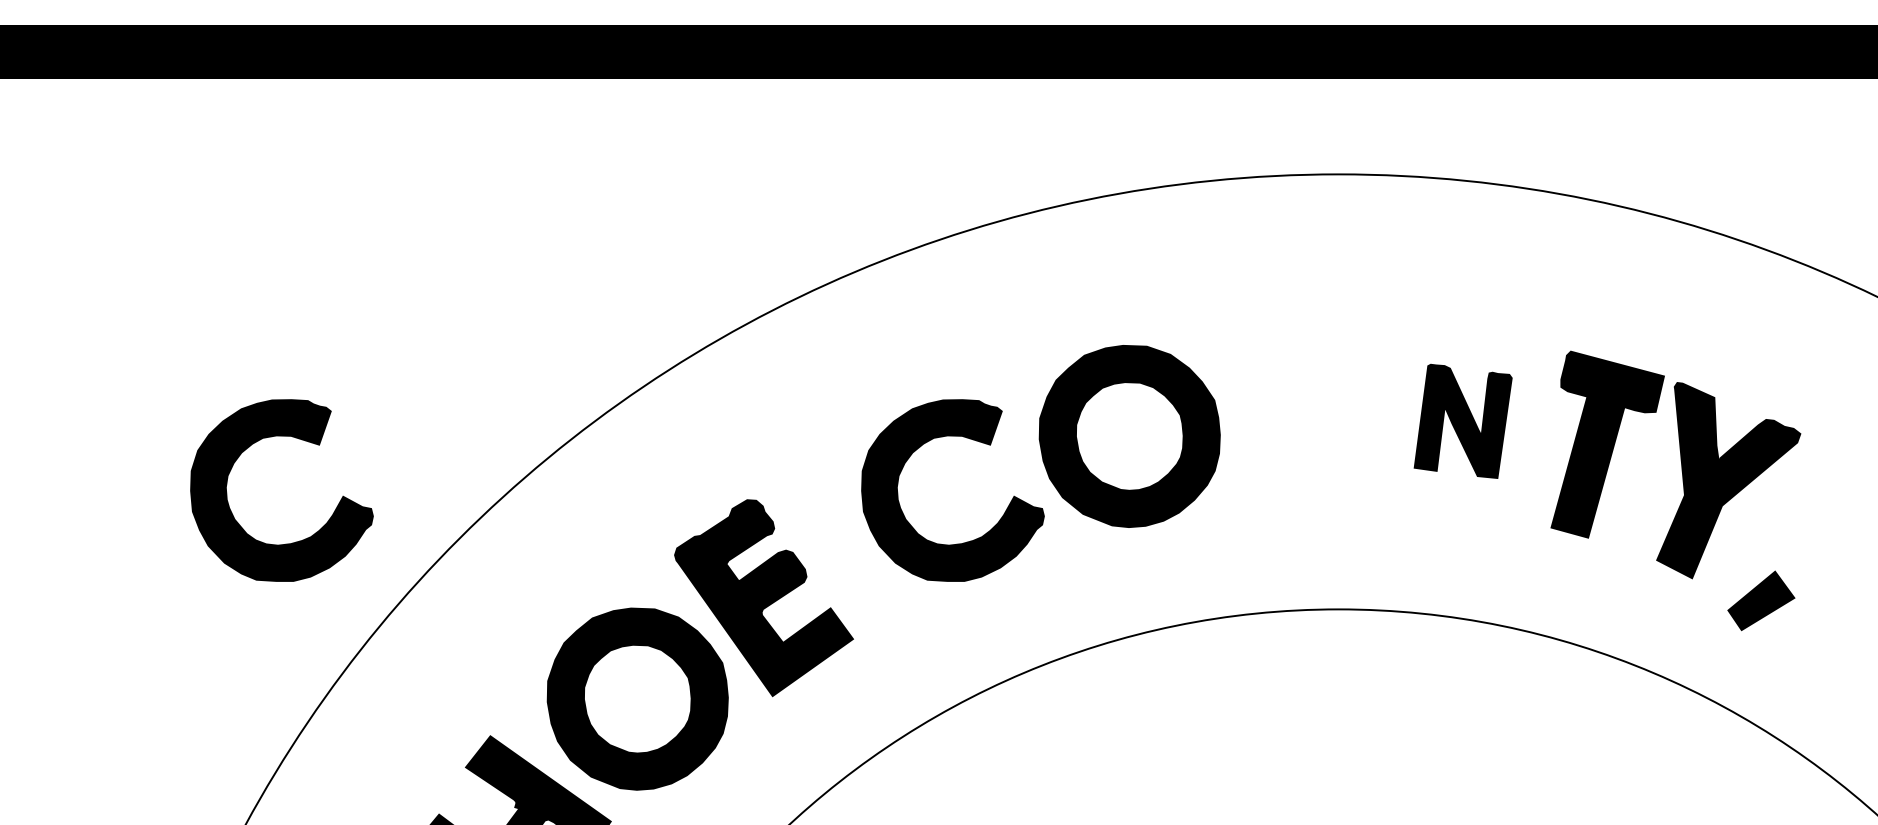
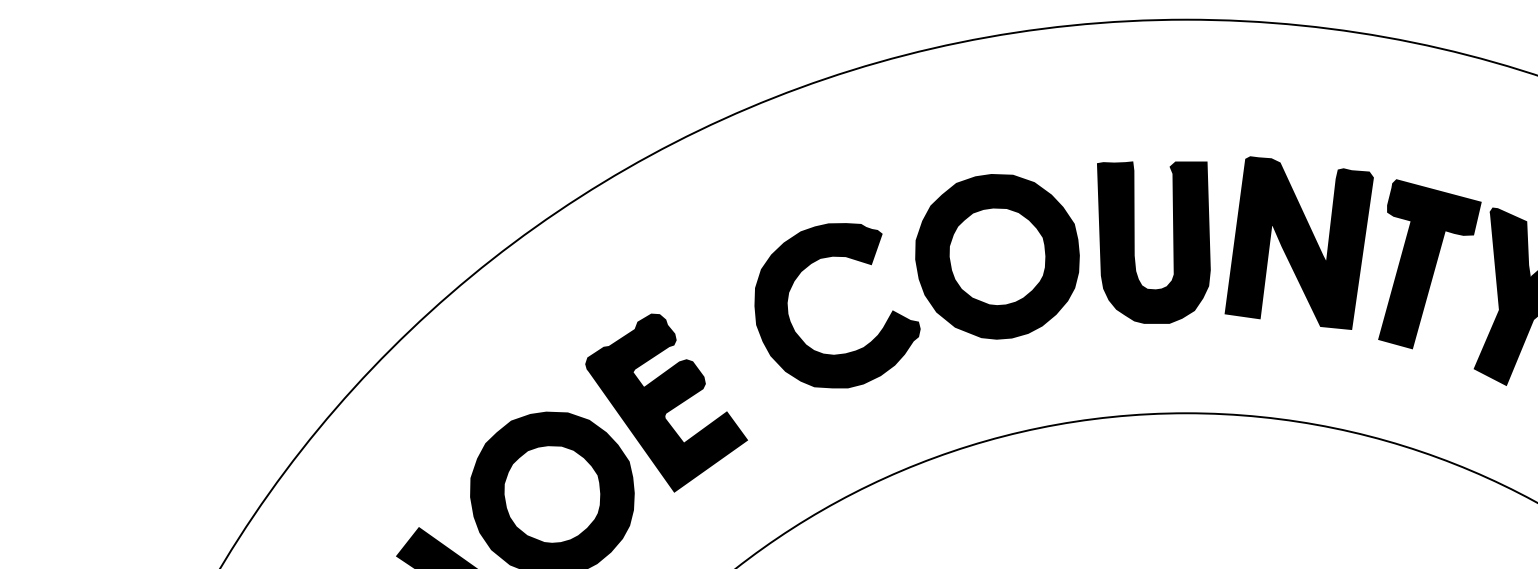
part: (1281, 420) -> (1134, 242), added
part: (1462, 421) -> (1298, 243), size x1.67
part: (295, 541) -> (242, 351), removed

